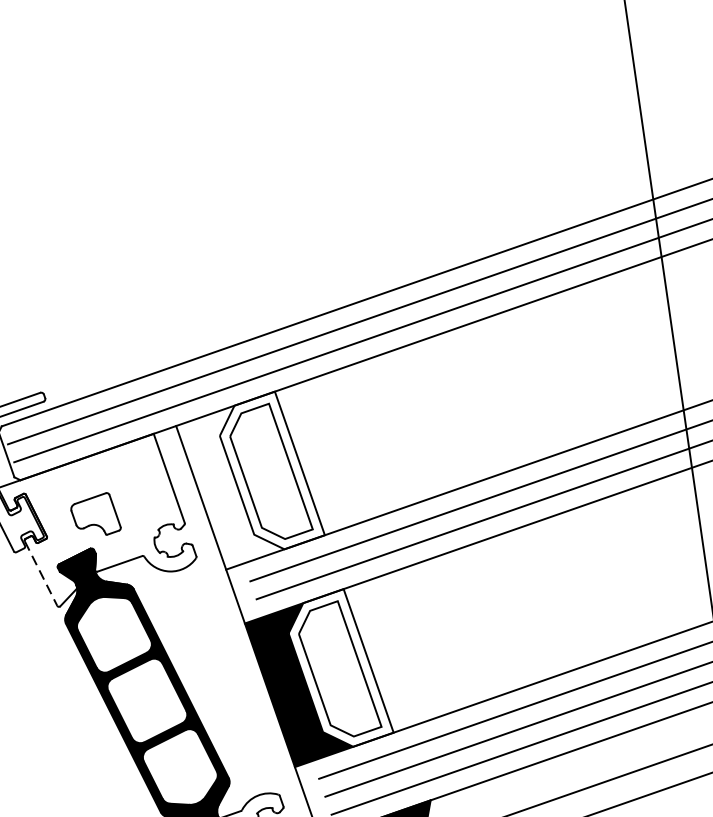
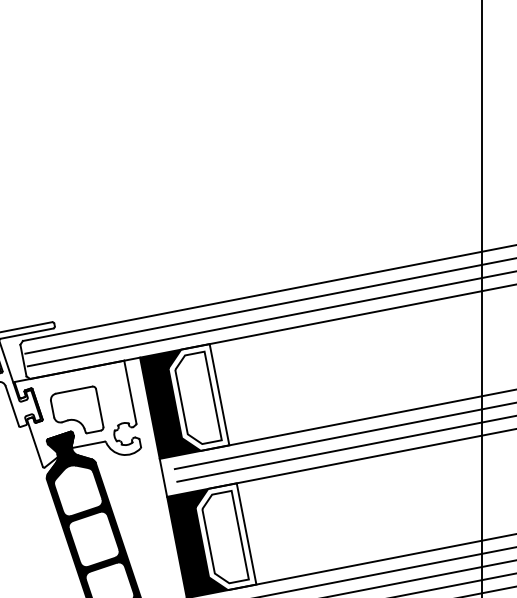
fill: (230, 486) -> (170, 403), added
part: (95, 514) -> (77, 409), size x1.67
line: (41, 574) -> (35, 444), dashed -> solid

